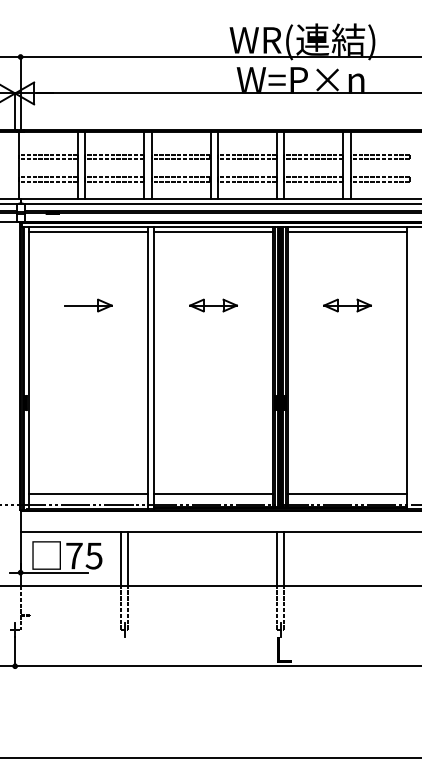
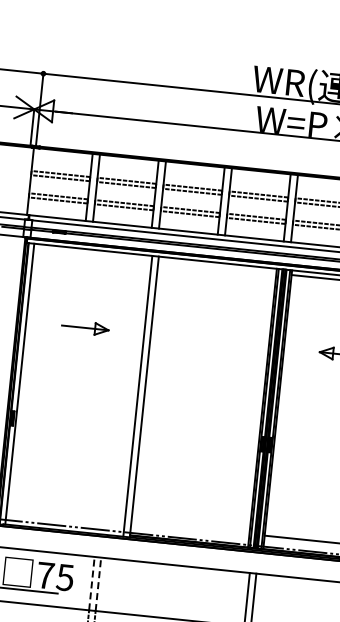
line: (88, 231) -> (93, 254), removed
line: (213, 231) -> (217, 267), removed
part: (213, 305) -> (209, 340), removed
line: (88, 493) -> (66, 514), removed
line: (213, 493) -> (190, 527), removed
line: (121, 559) -> (92, 583), solid -> dashed
line: (127, 559) -> (98, 584), solid -> dashed

